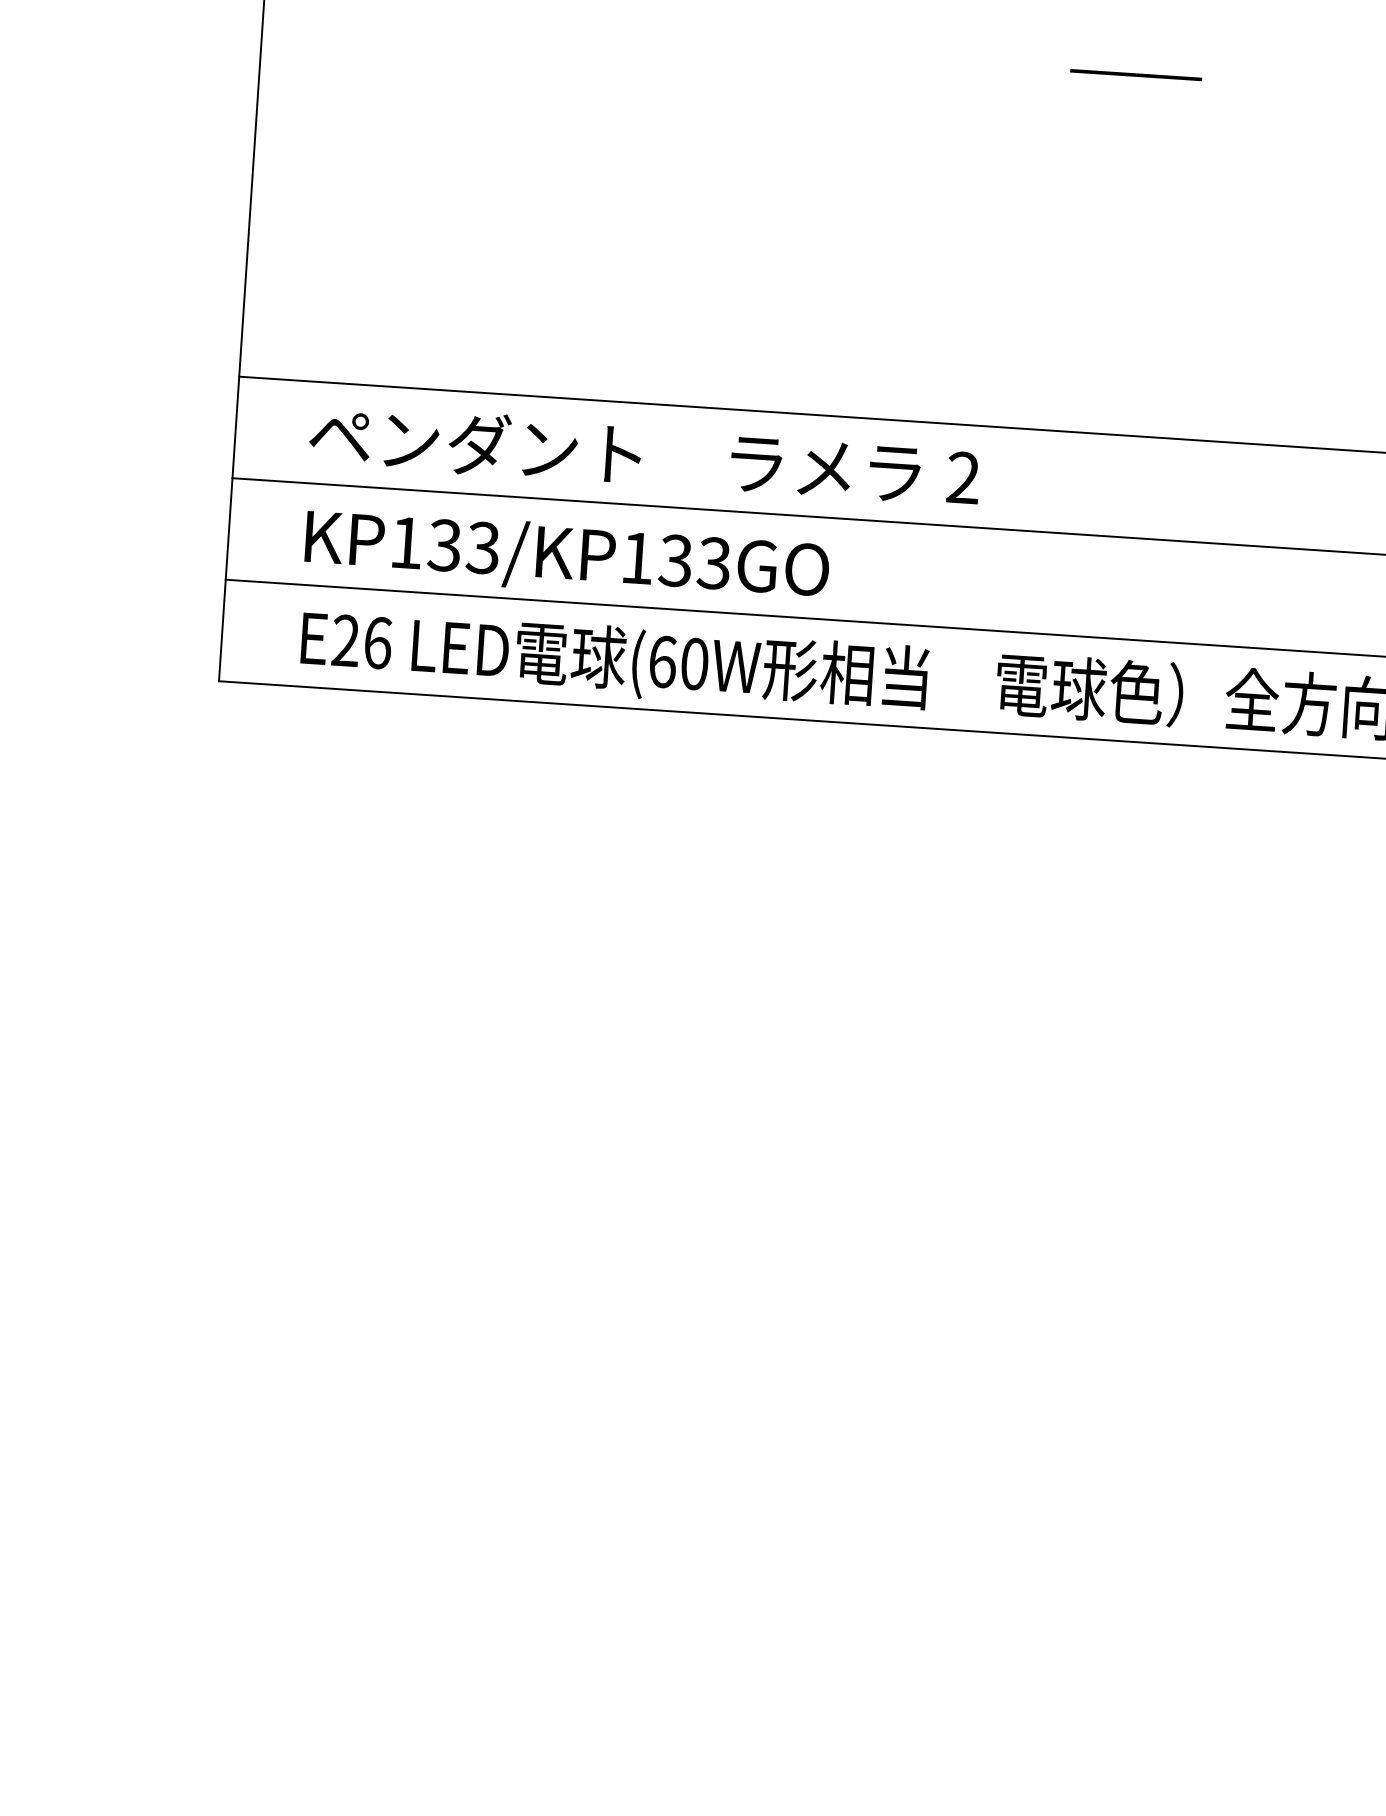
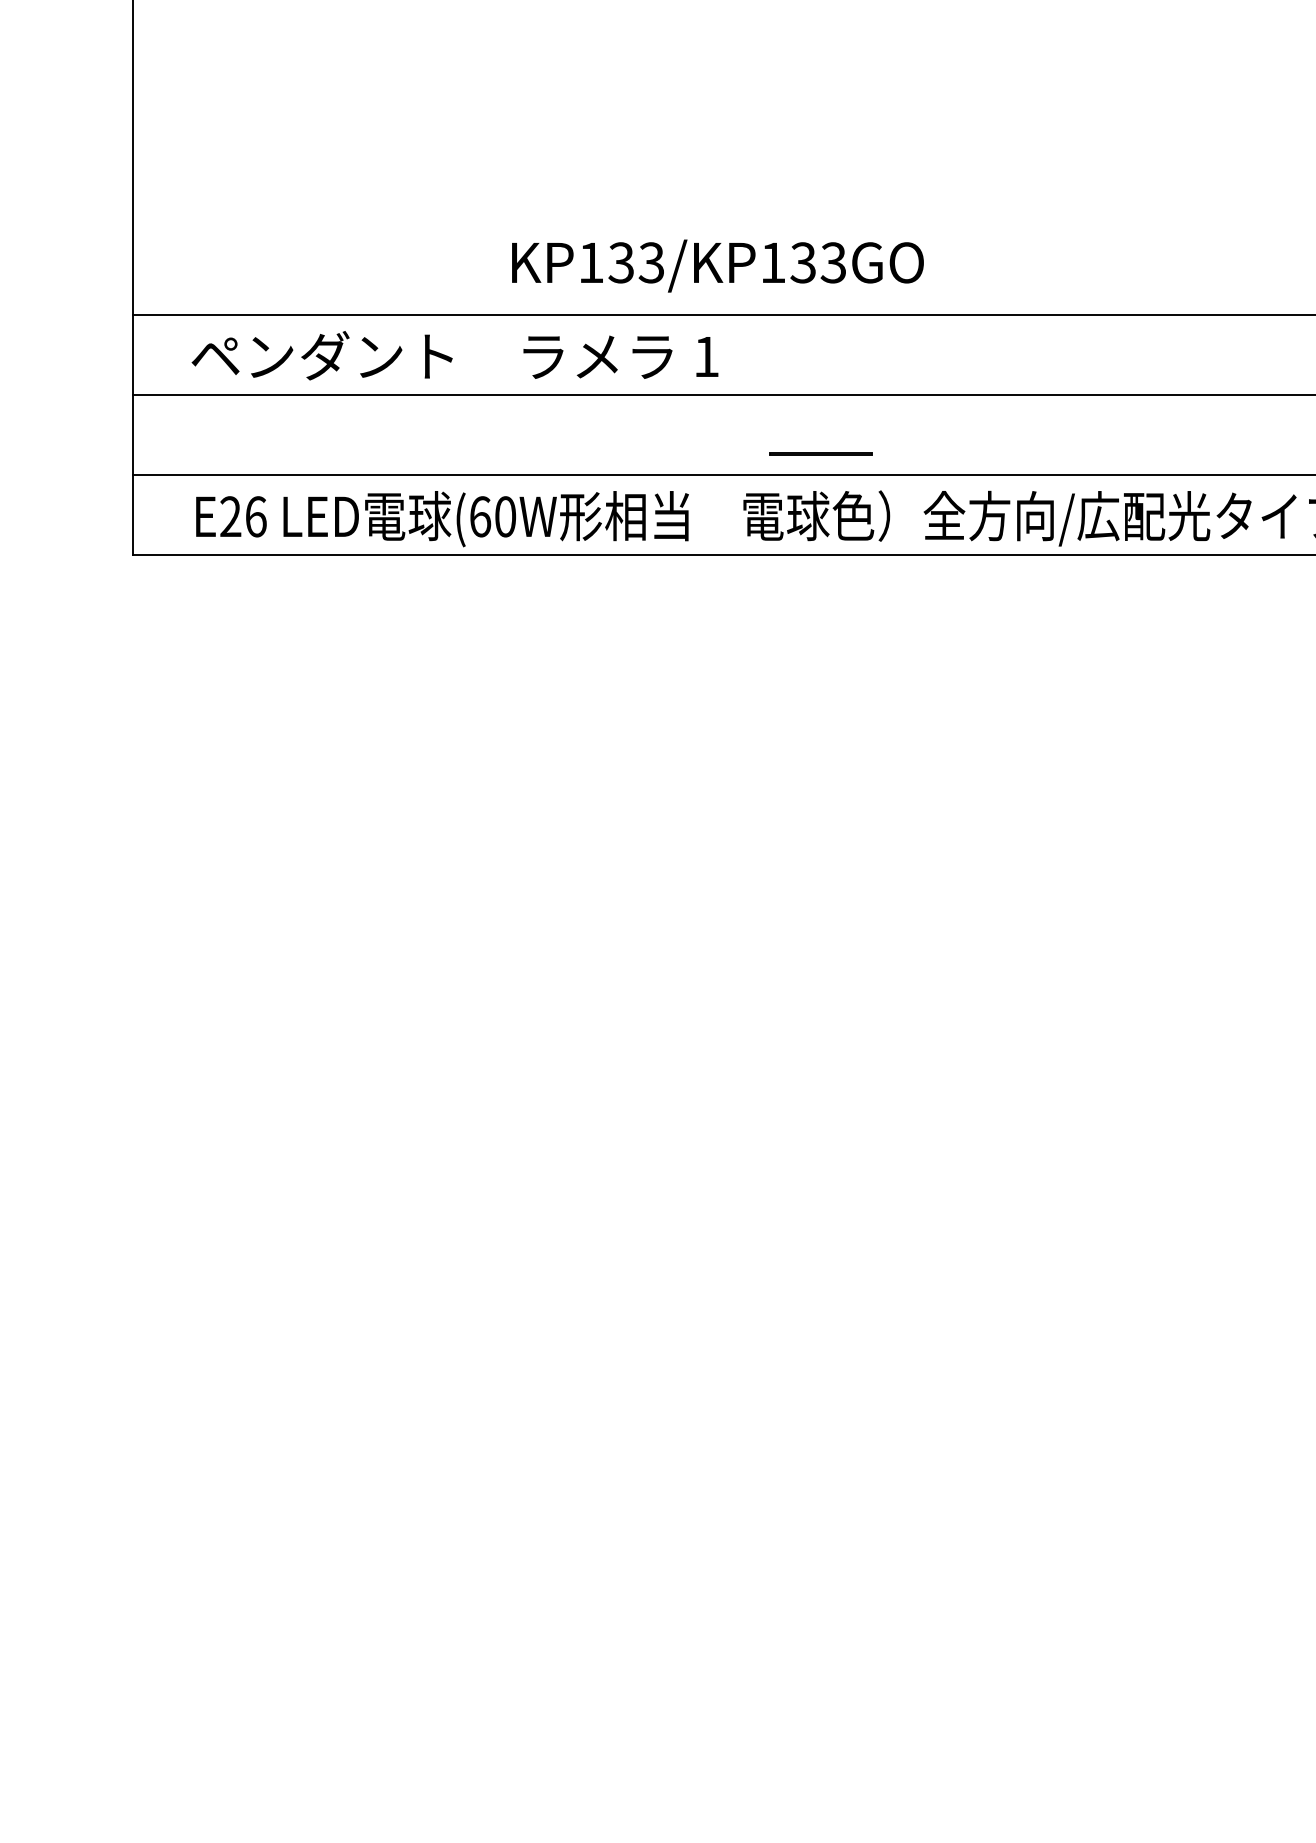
line: (1135, 74) -> (820, 453), moved
text: (963, 477) -> (706, 356), 2 -> 1
text: (566, 556) -> (717, 265), moved

